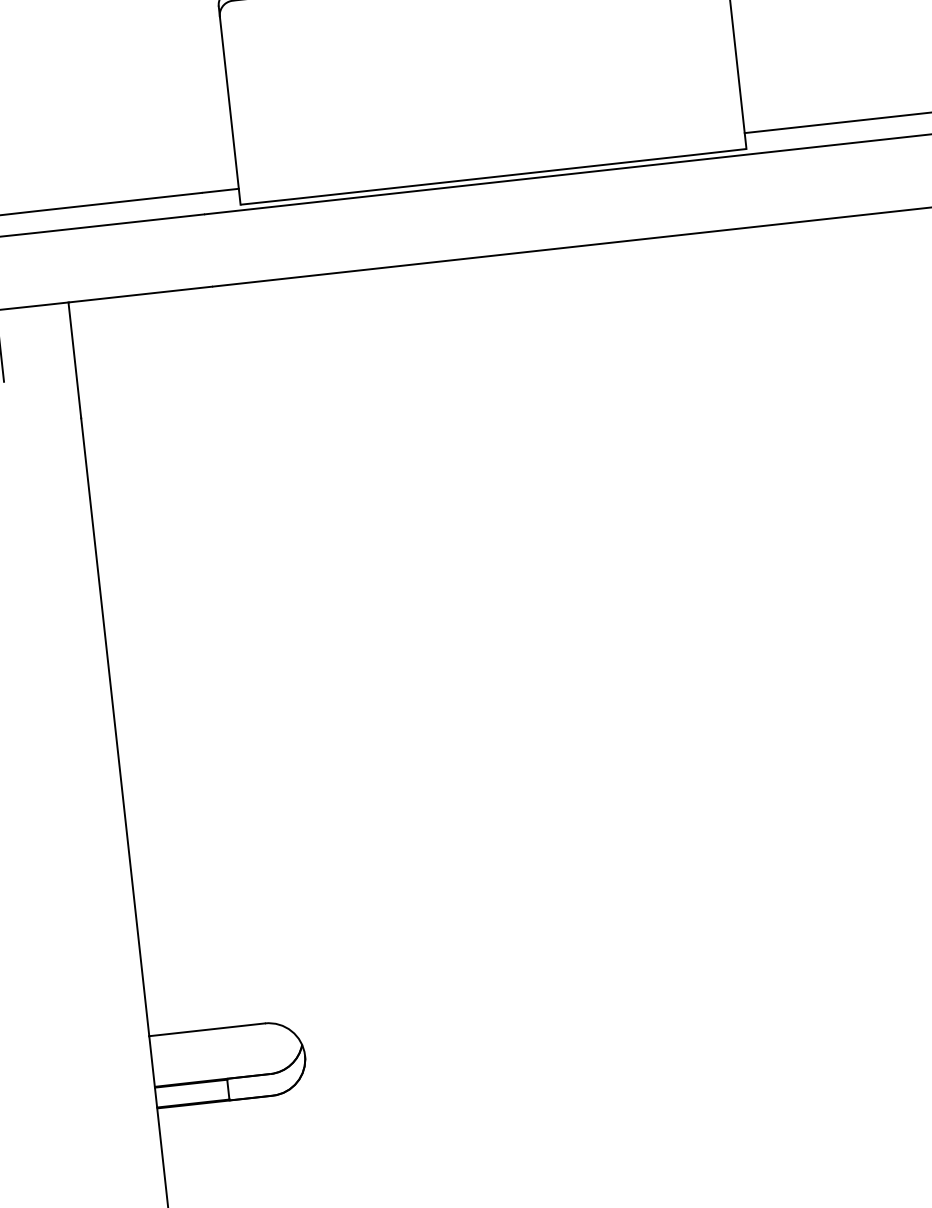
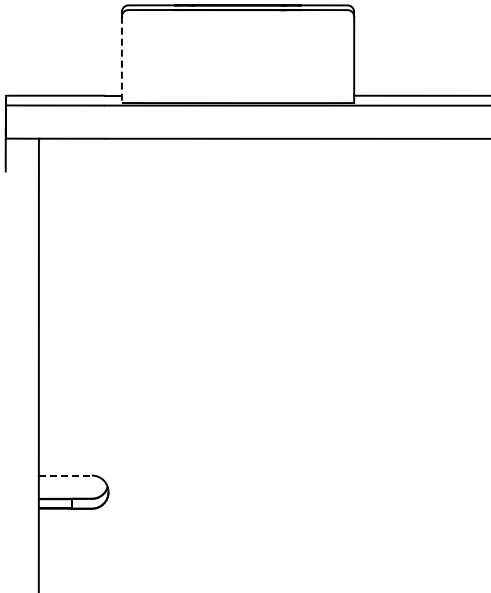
line: (229, 112) -> (121, 60), solid -> dashed
line: (207, 1029) -> (65, 475), solid -> dashed

